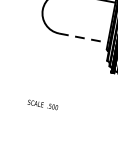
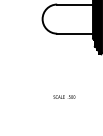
line: (84, 37) -> (75, 33), dashed -> solid
text: (43, 104) -> (64, 96), moved

